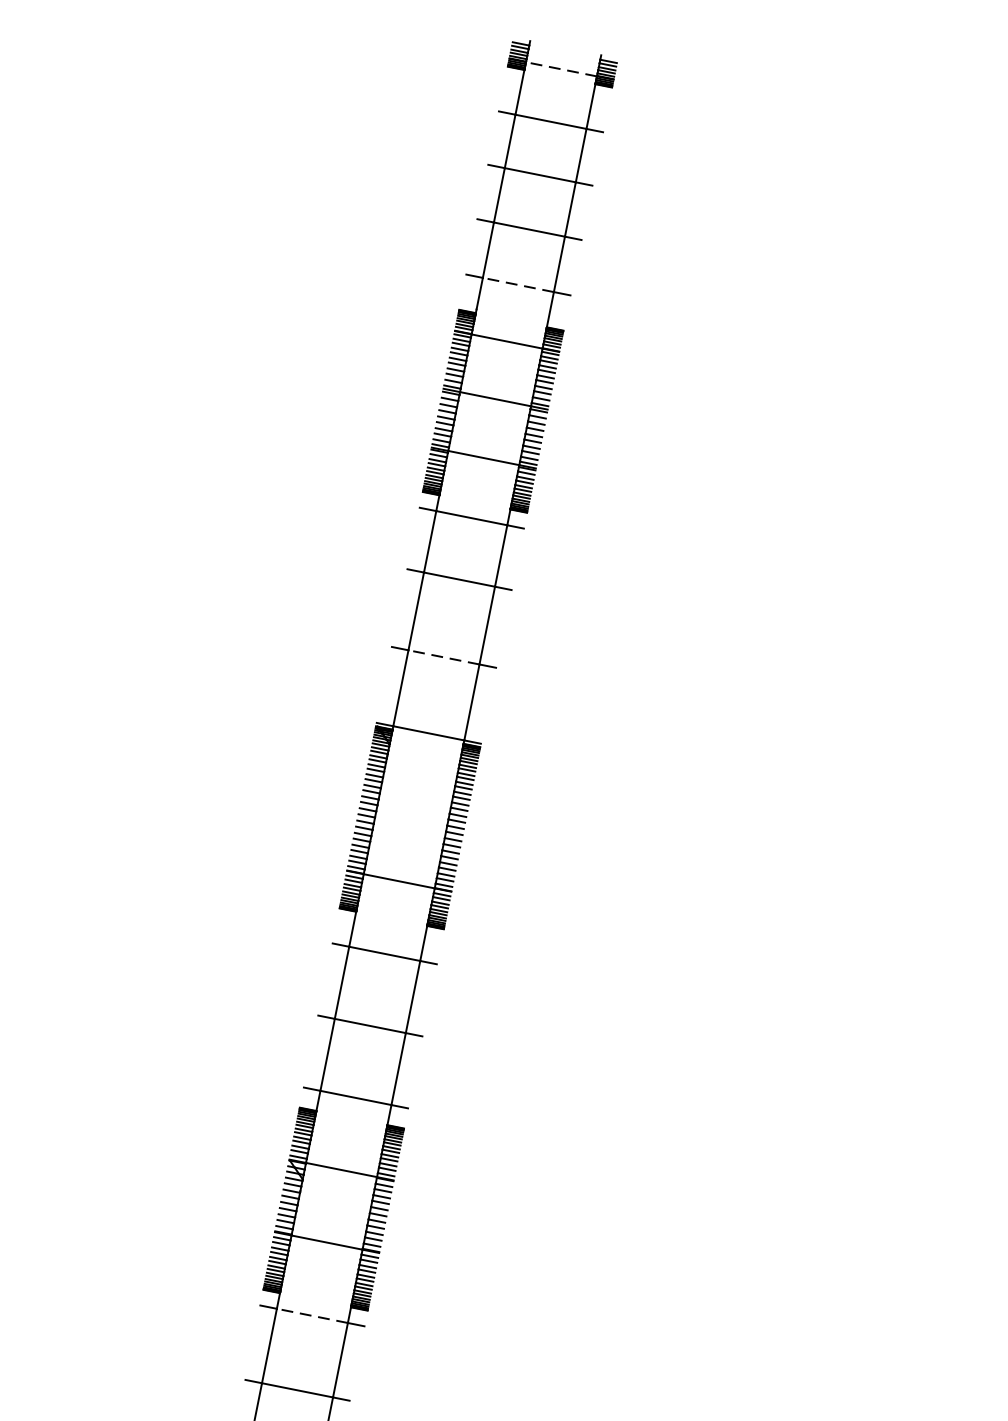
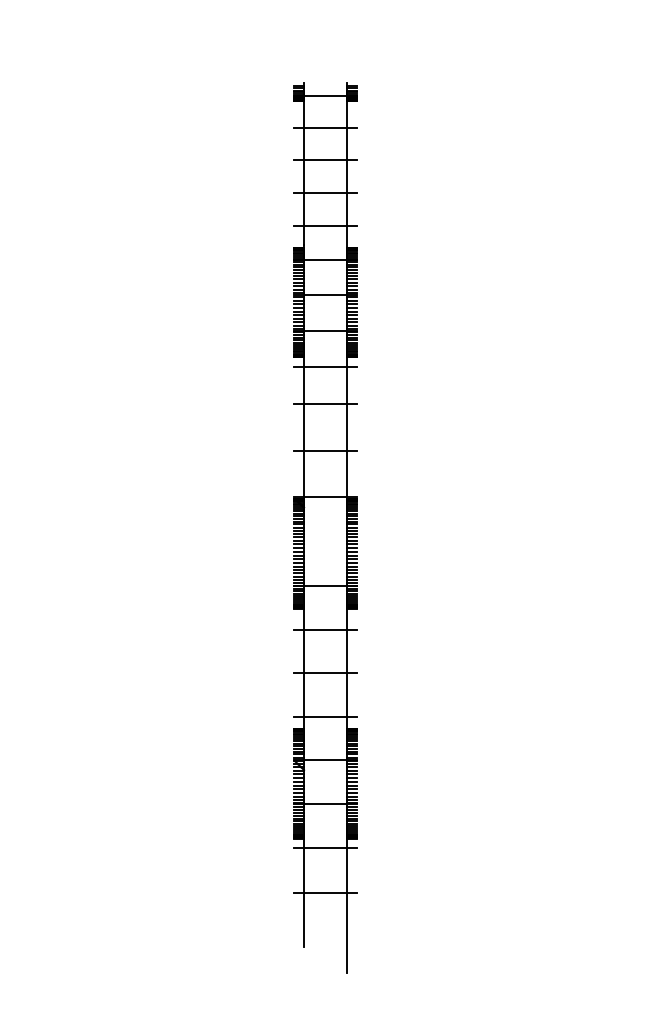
line: (559, 69) -> (324, 96), dashed -> solid
line: (516, 285) -> (324, 226), dashed -> solid
line: (442, 656) -> (324, 450), dashed -> solid
line: (310, 1316) -> (324, 848), dashed -> solid

